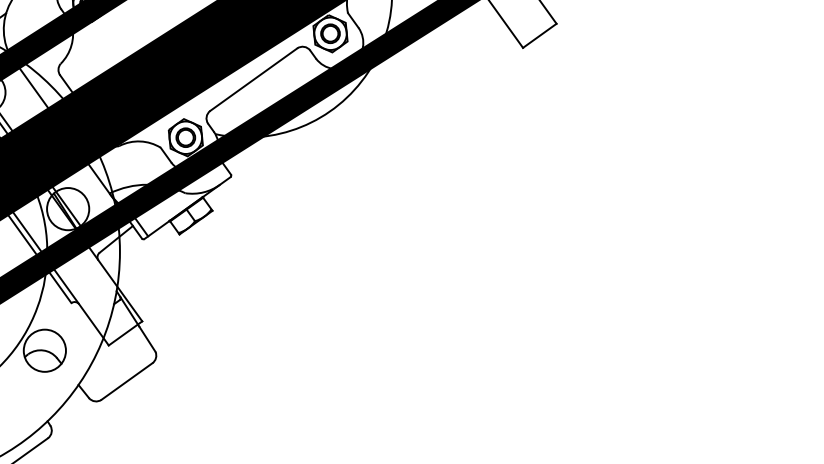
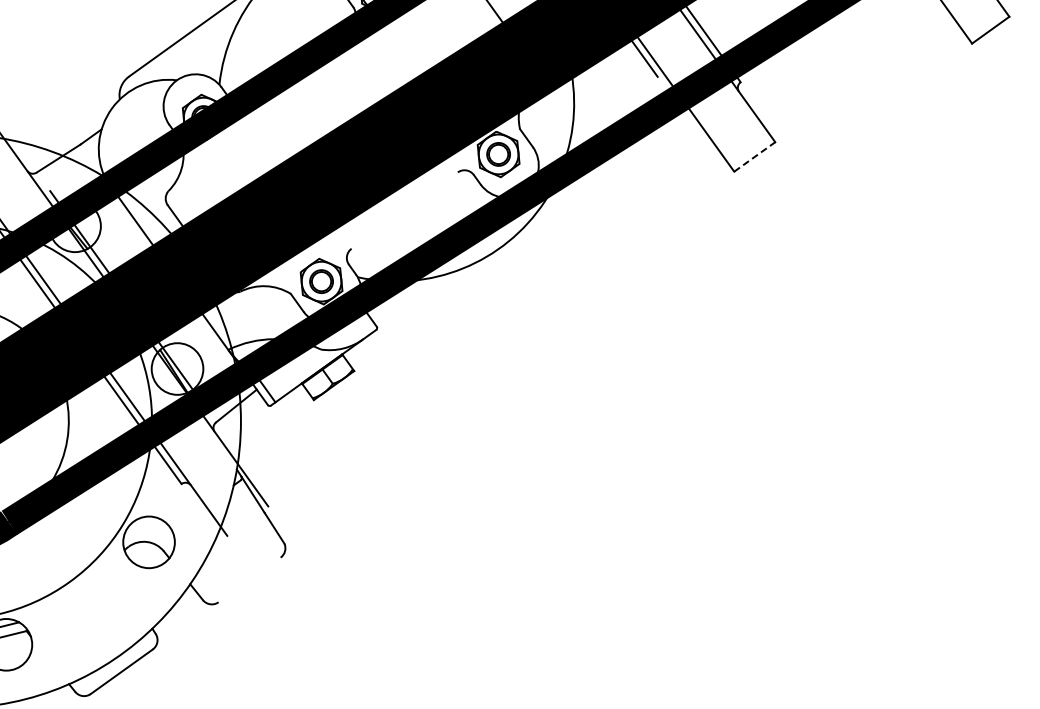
line: (540, 35) -> (755, 156), solid -> dashed
line: (253, 79) -> (404, 210), removed
line: (125, 332) -> (247, 520), removed
line: (126, 381) -> (249, 579), removed

